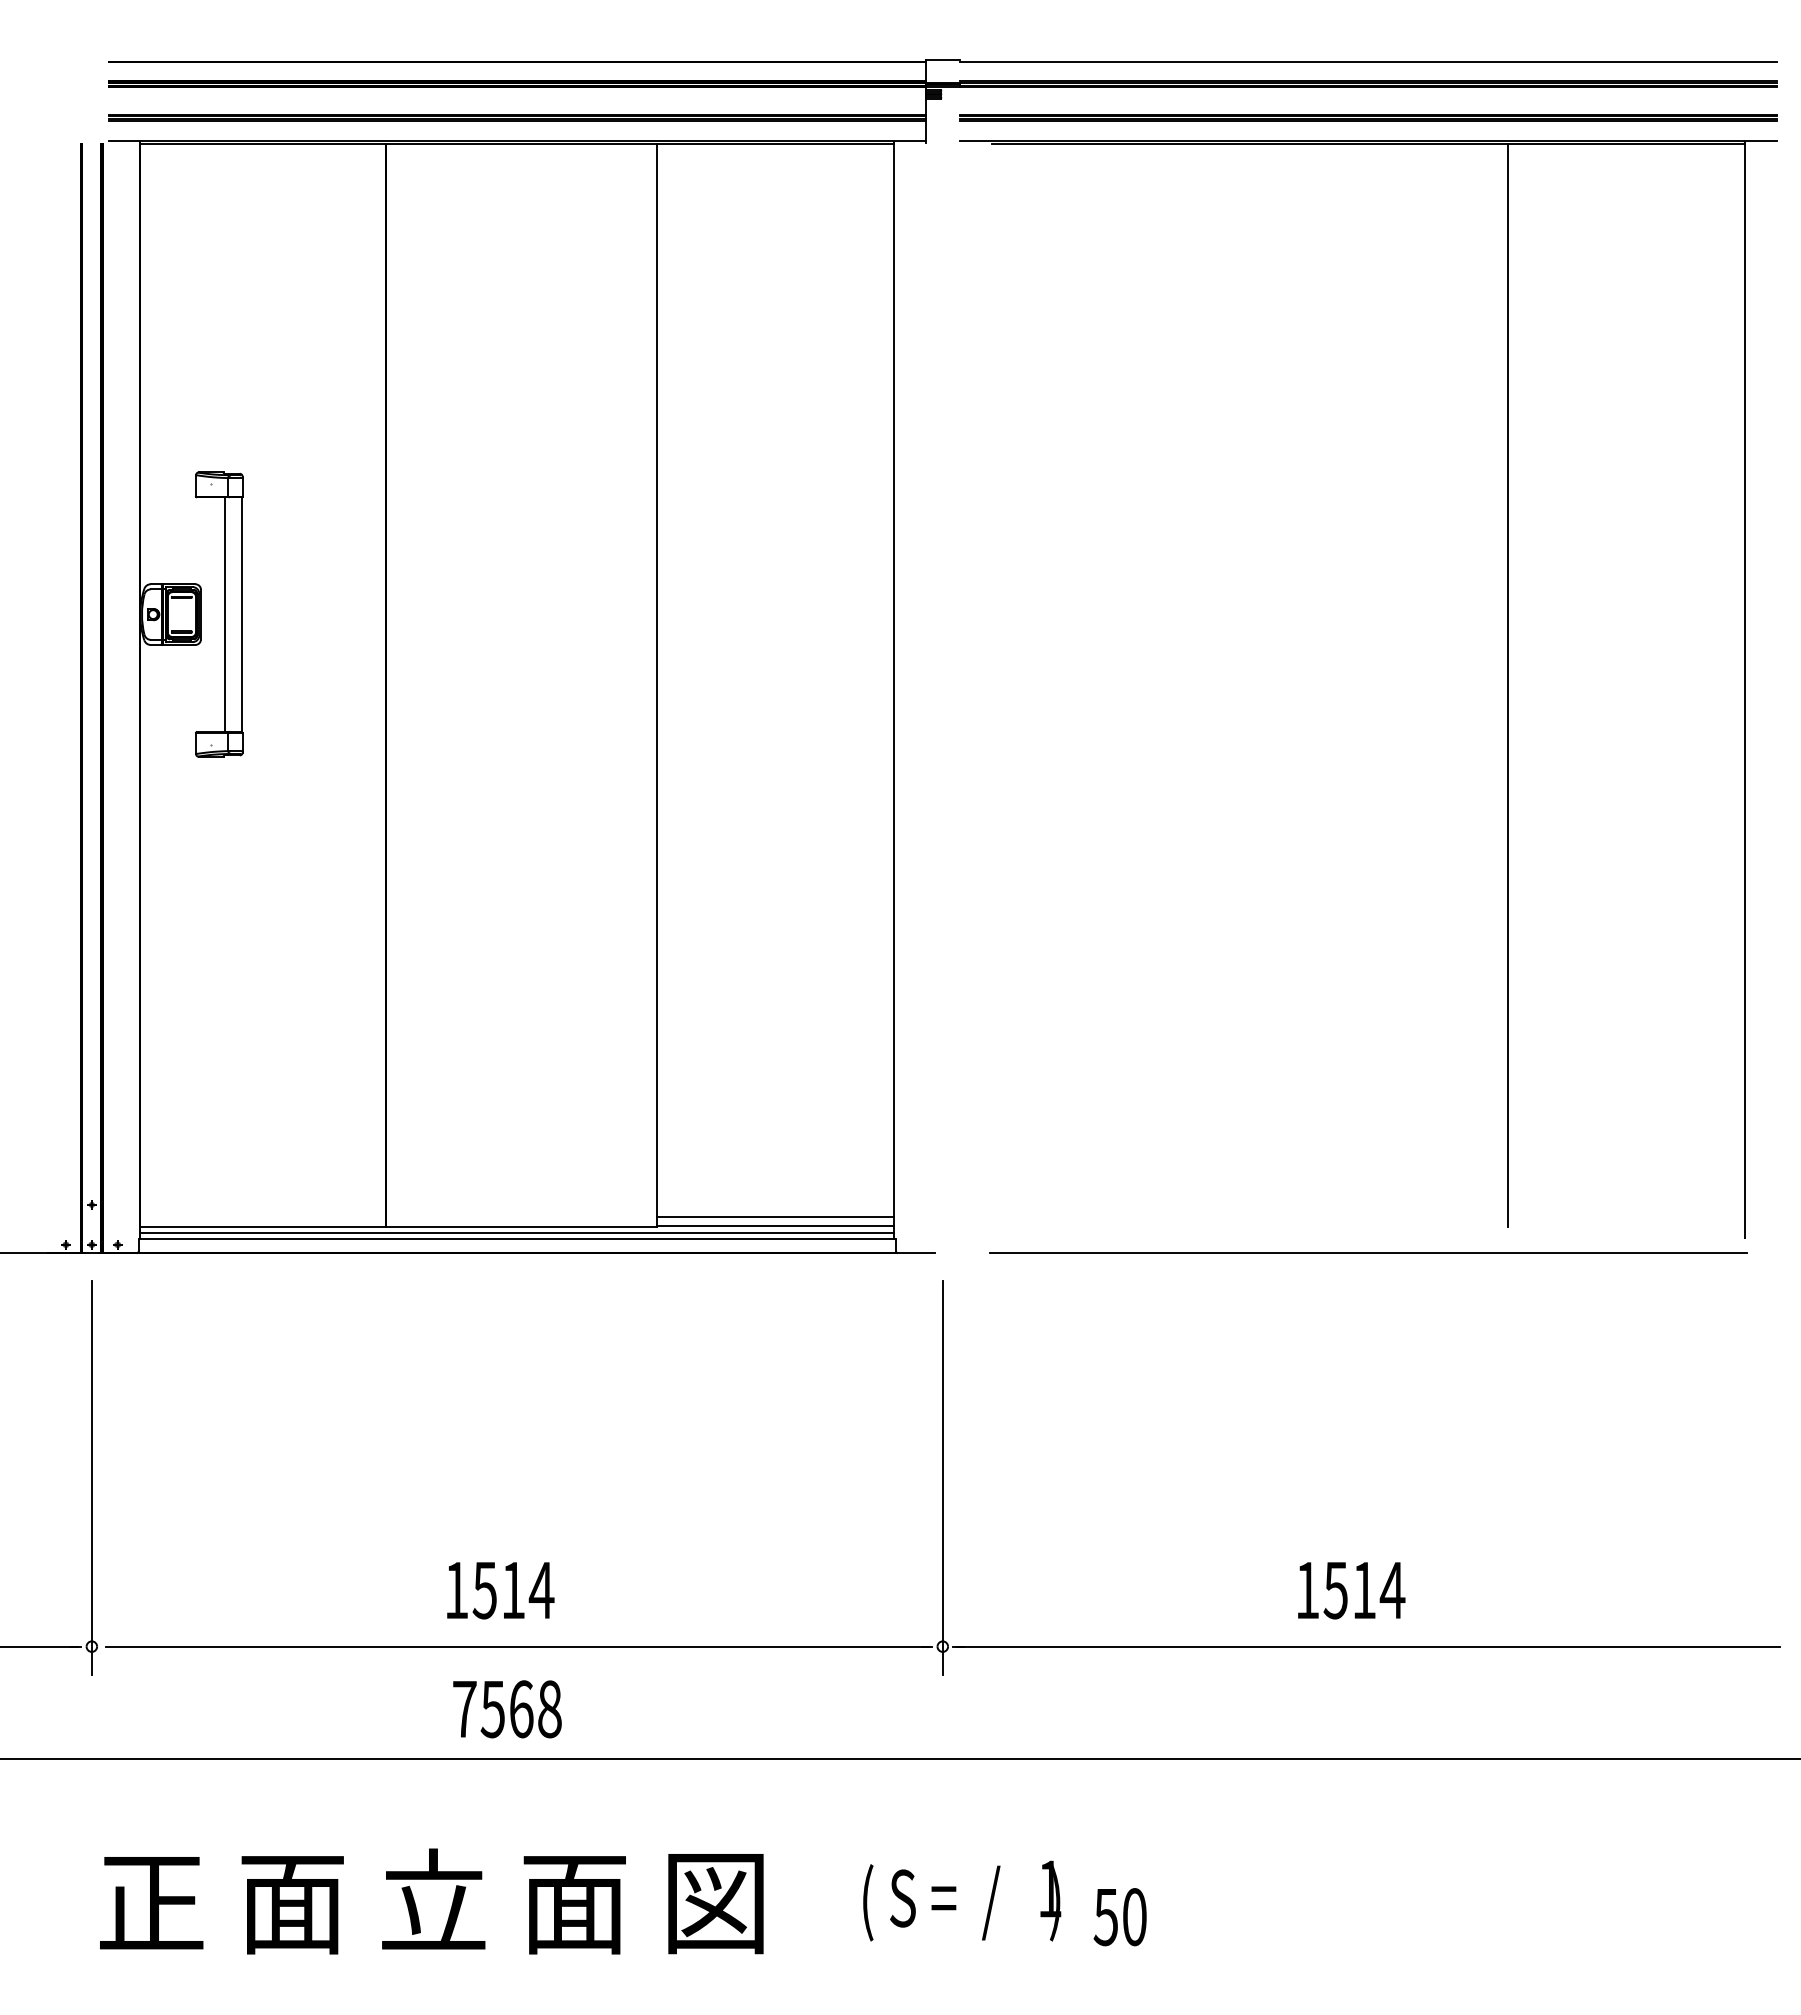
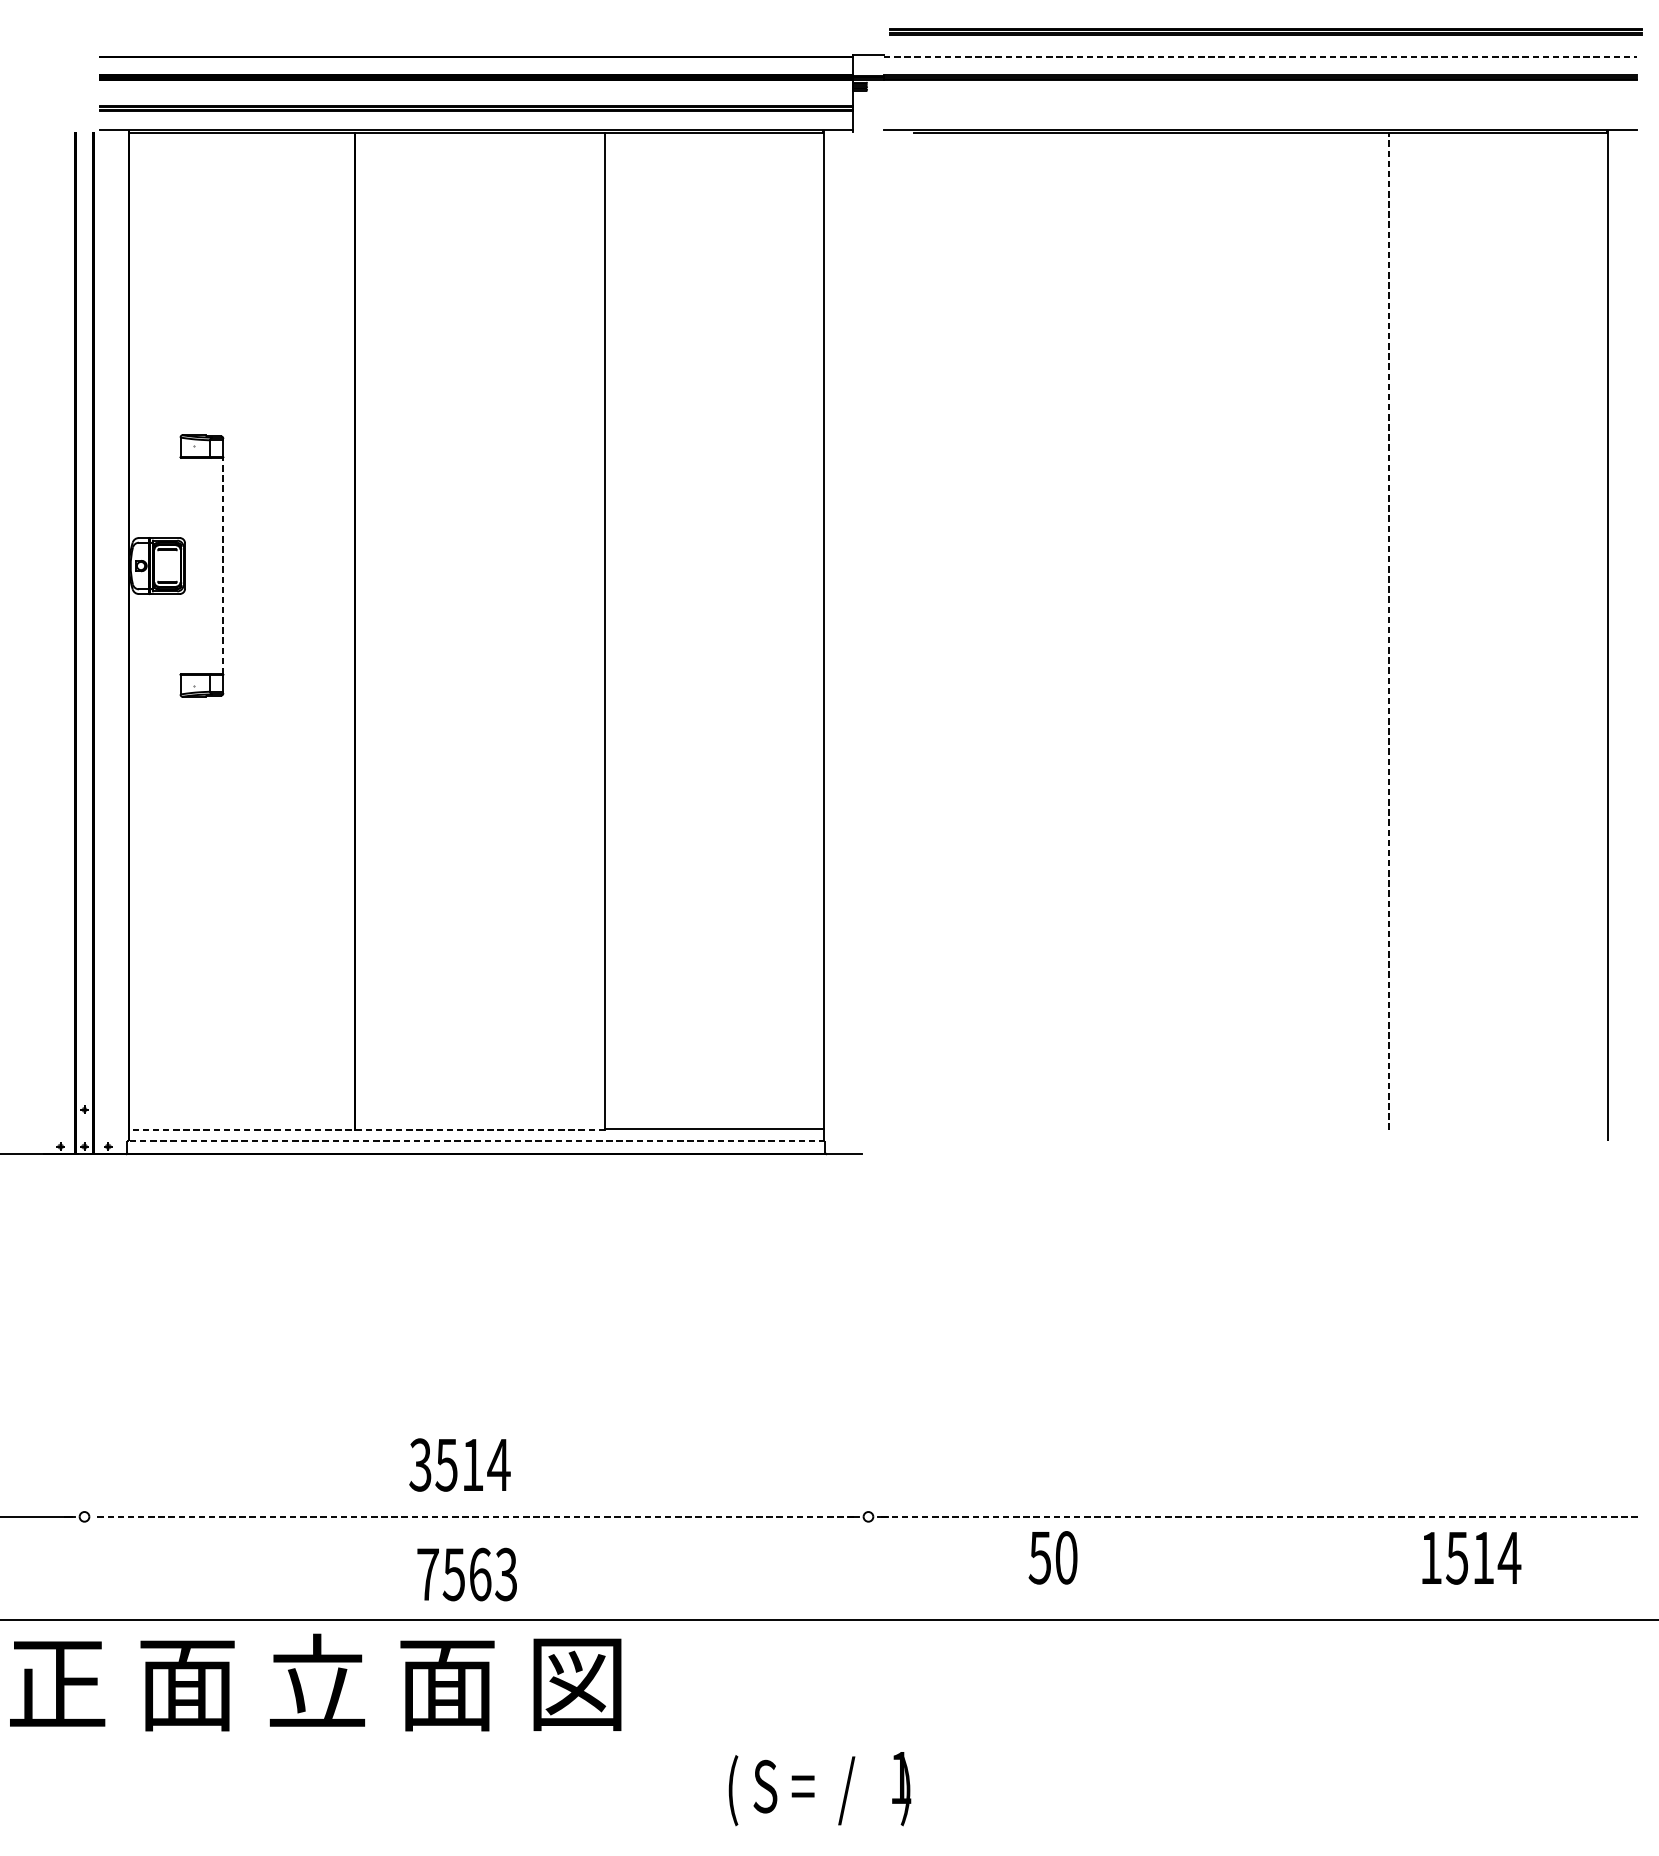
line: (1368, 62) -> (1260, 57), solid -> dashed
part: (1368, 117) -> (1266, 31), moved
line: (224, 614) -> (206, 565), removed
line: (241, 614) -> (222, 565), solid -> dashed
line: (1507, 685) -> (1388, 631), solid -> dashed
line: (775, 1216) -> (714, 1120), removed
line: (398, 1226) -> (367, 1129), solid -> dashed
line: (517, 1232) -> (476, 1135), removed
line: (517, 1239) -> (476, 1141), solid -> dashed
line: (1368, 1253) -> (1260, 1154), removed
line: (91, 1477) -> (84, 1361), removed
line: (942, 1477) -> (868, 1361), removed
text: (456, 1590) -> (420, 1465), 1514 -> 3514
text: (1351, 1590) -> (1471, 1558), moved
line: (517, 1646) -> (476, 1516), solid -> dashed
line: (1368, 1646) -> (1260, 1516), solid -> dashed
text: (549, 1709) -> (506, 1574), 7568 -> 7563
text: (962, 1900) -> (820, 1788), moved
text: (431, 1901) -> (315, 1682), moved
text: (1119, 1917) -> (1052, 1558), moved

